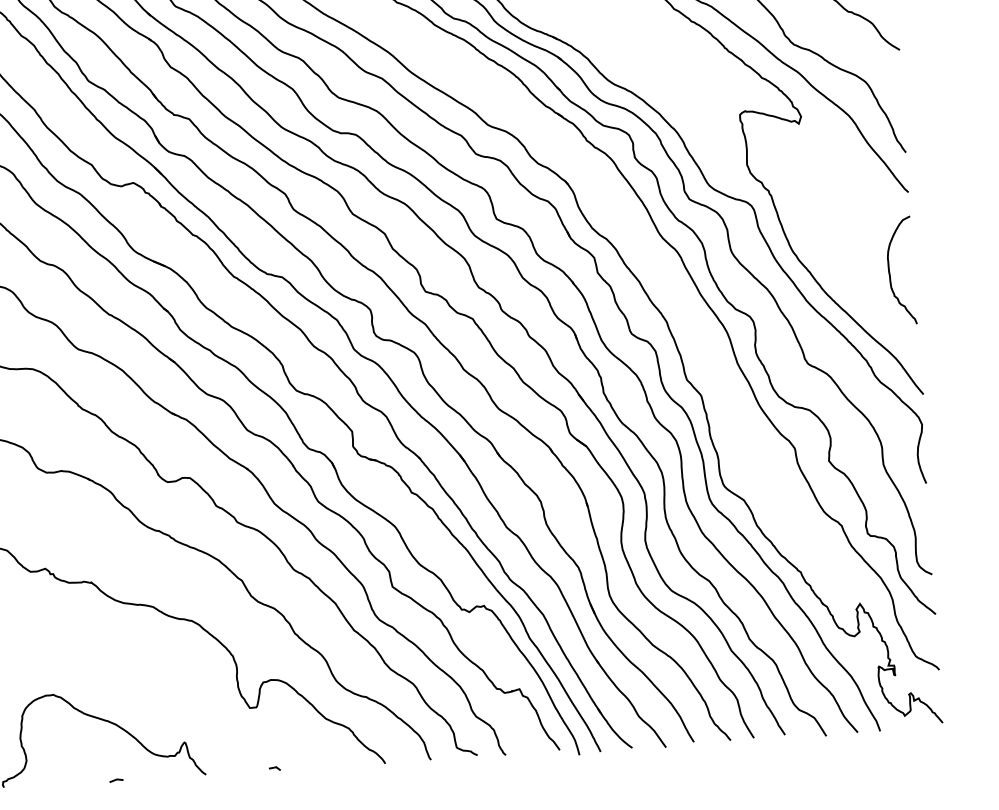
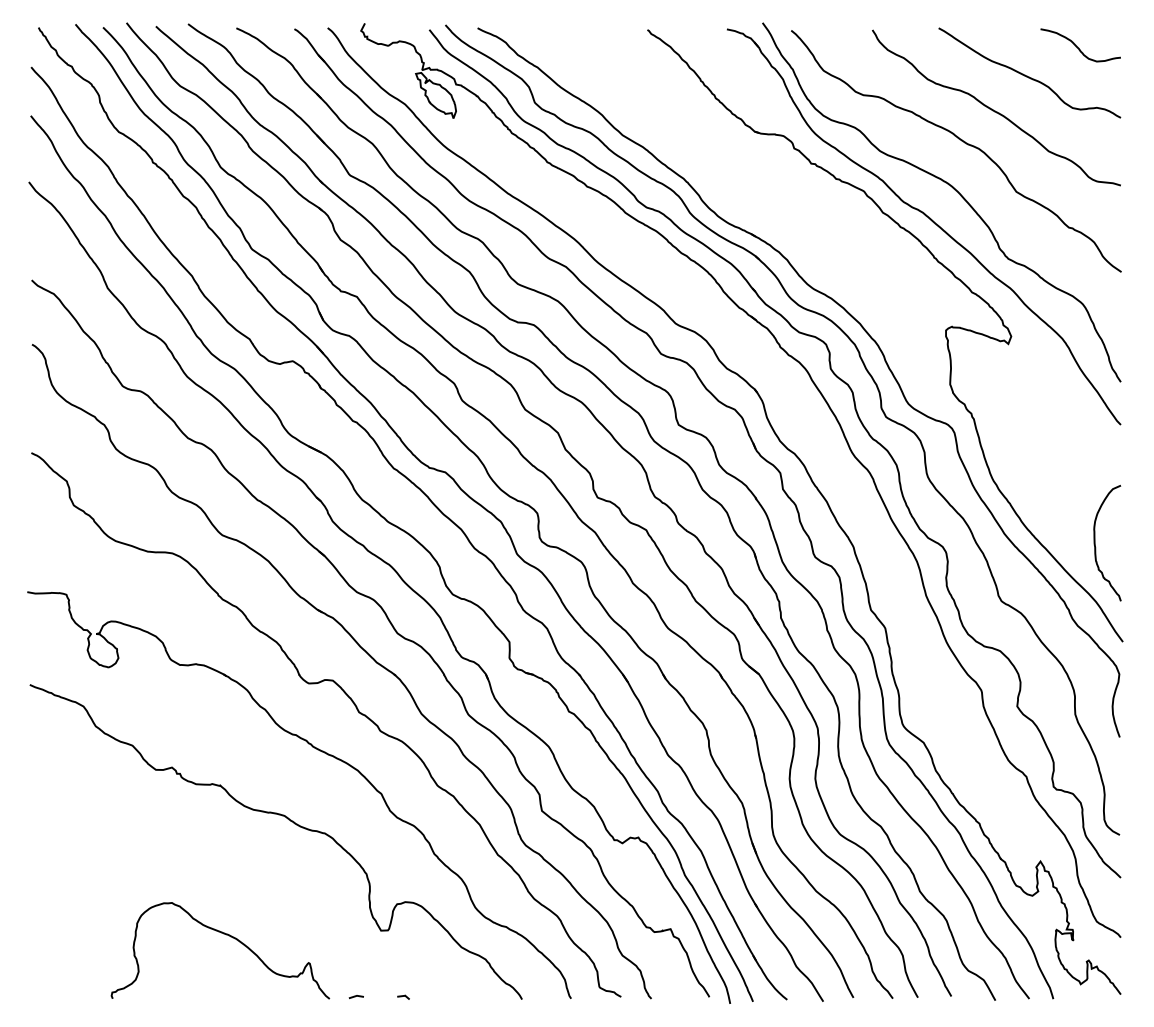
curve: (889, 270) -> (1095, 542), moved
line: (115, 781) -> (355, 997), moved

